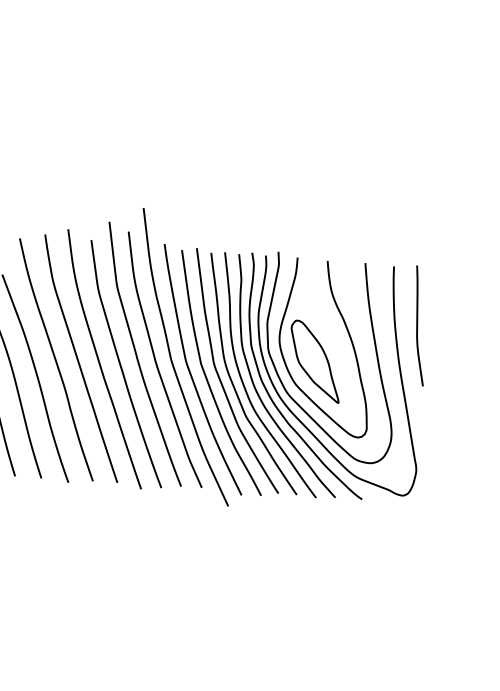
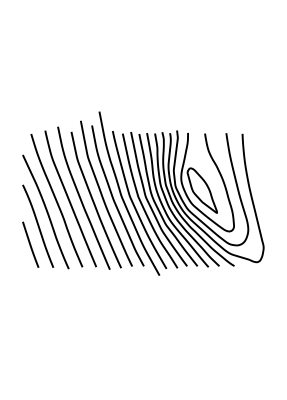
curve: (418, 324) -> (258, 165), removed

